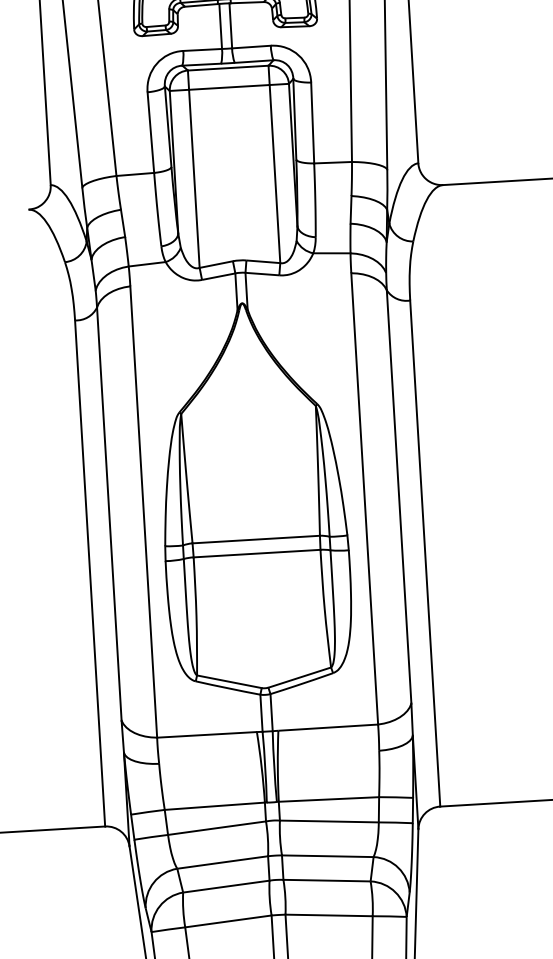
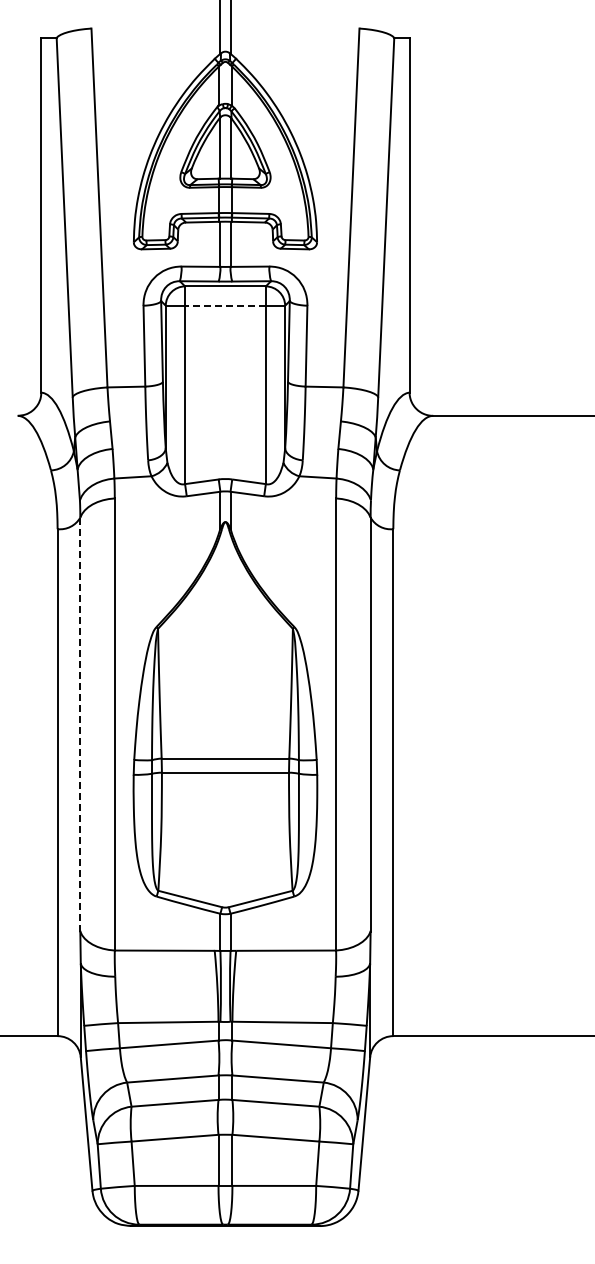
line: (228, 87) -> (224, 305), solid -> dashed
line: (109, 514) -> (80, 724), solid -> dashed

